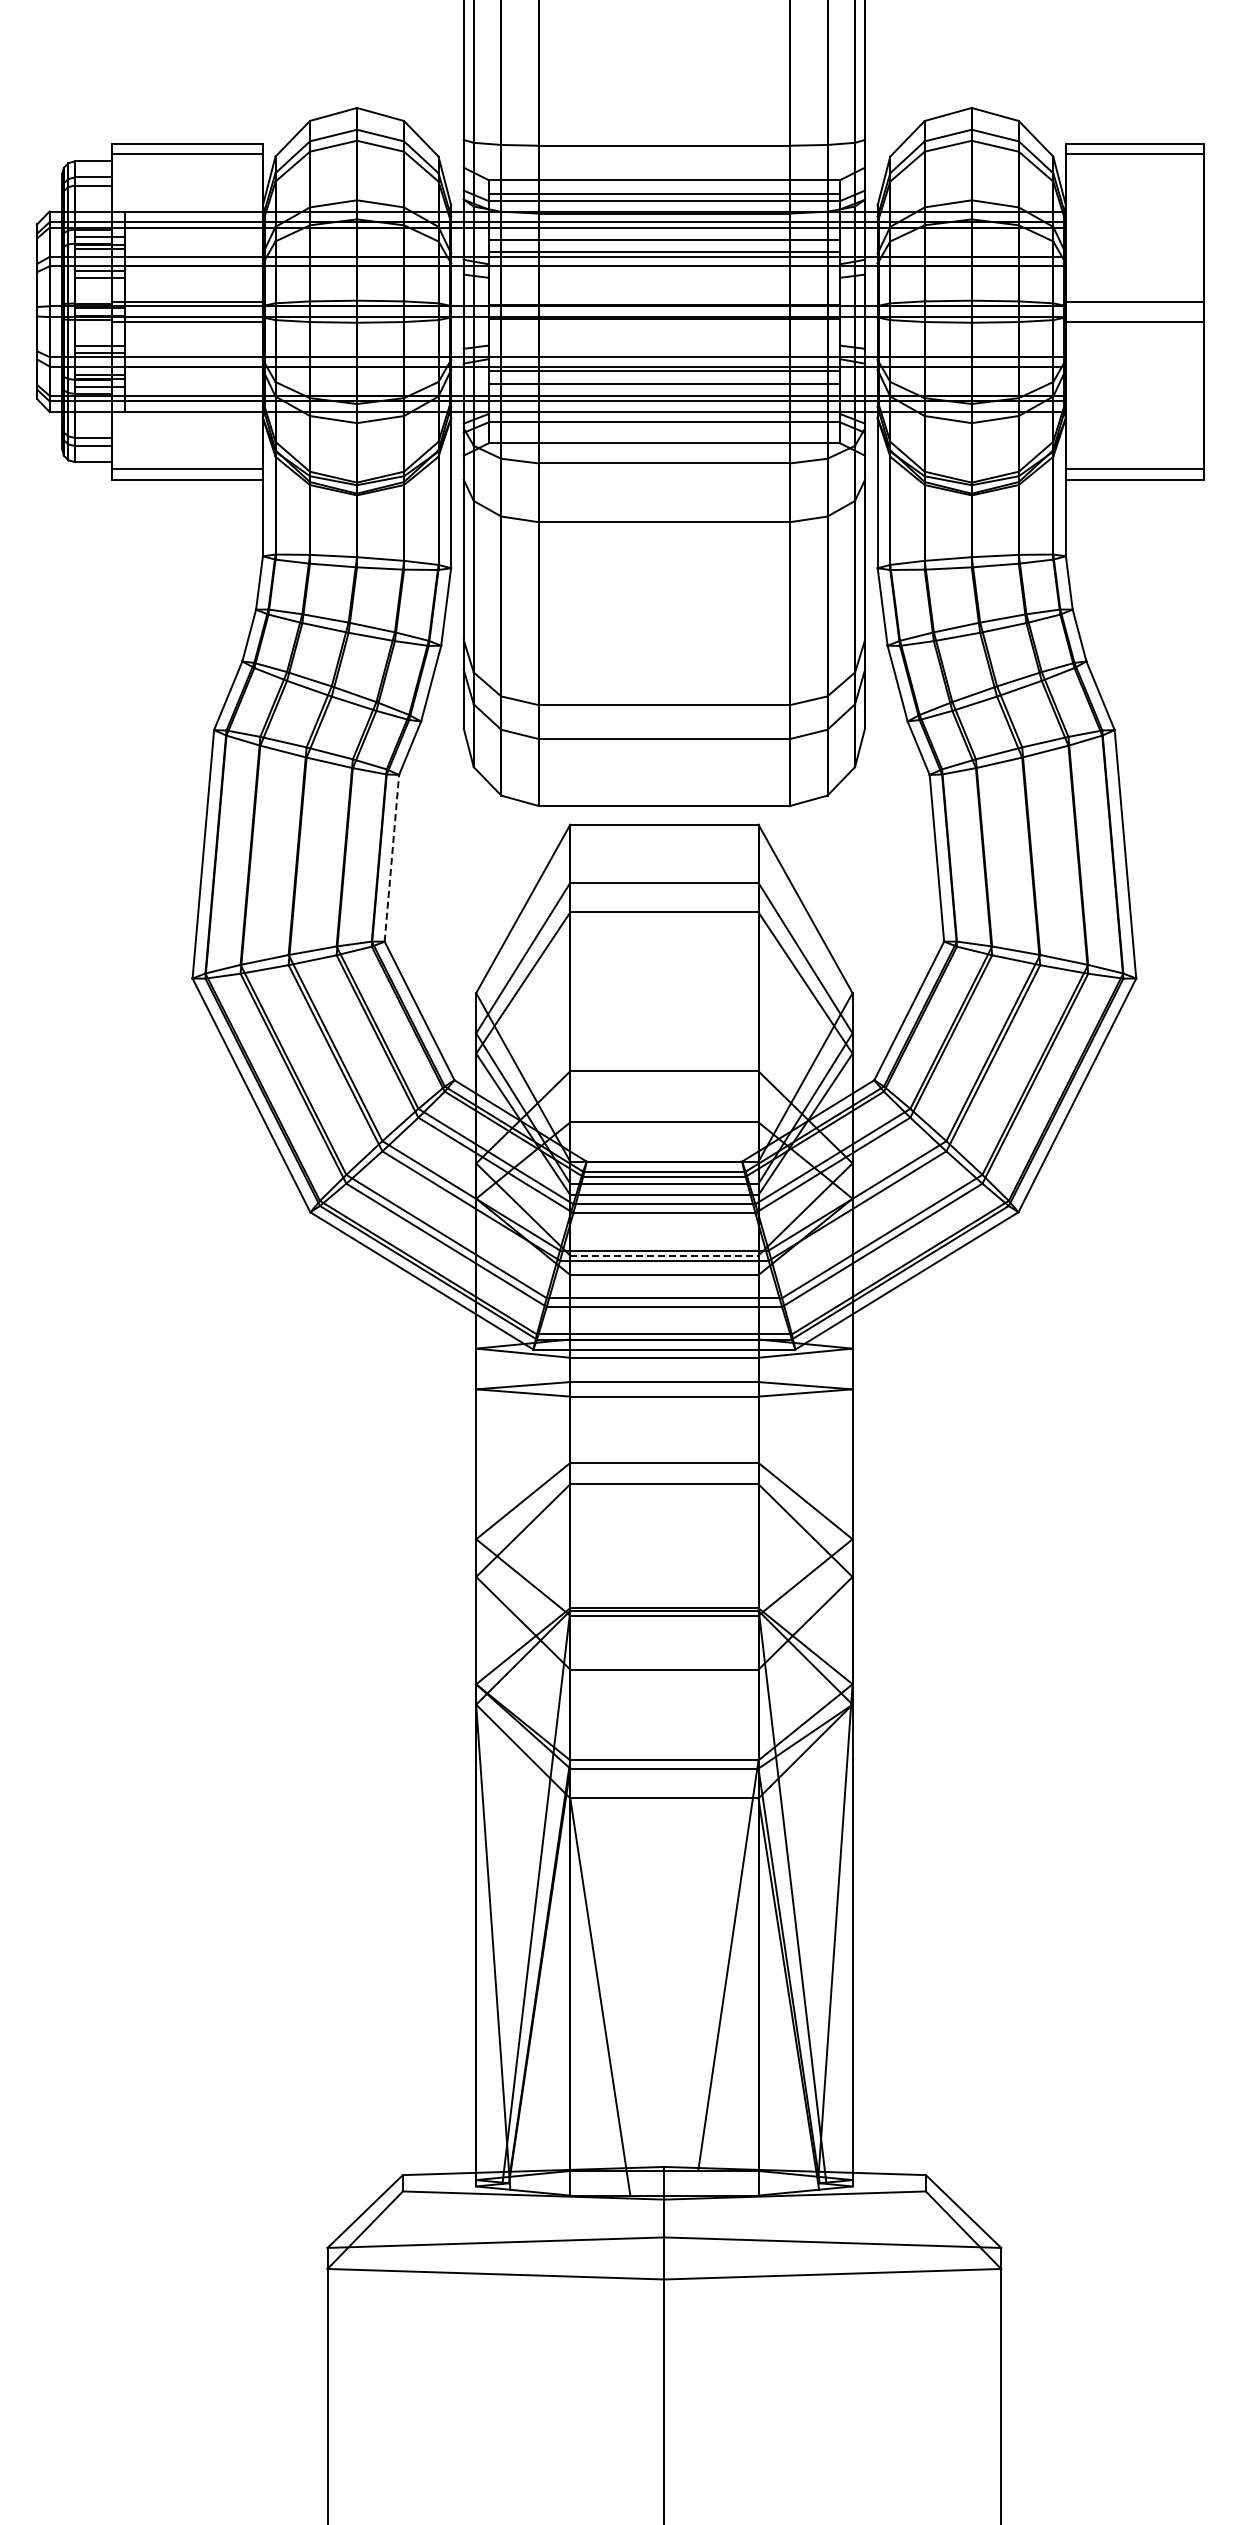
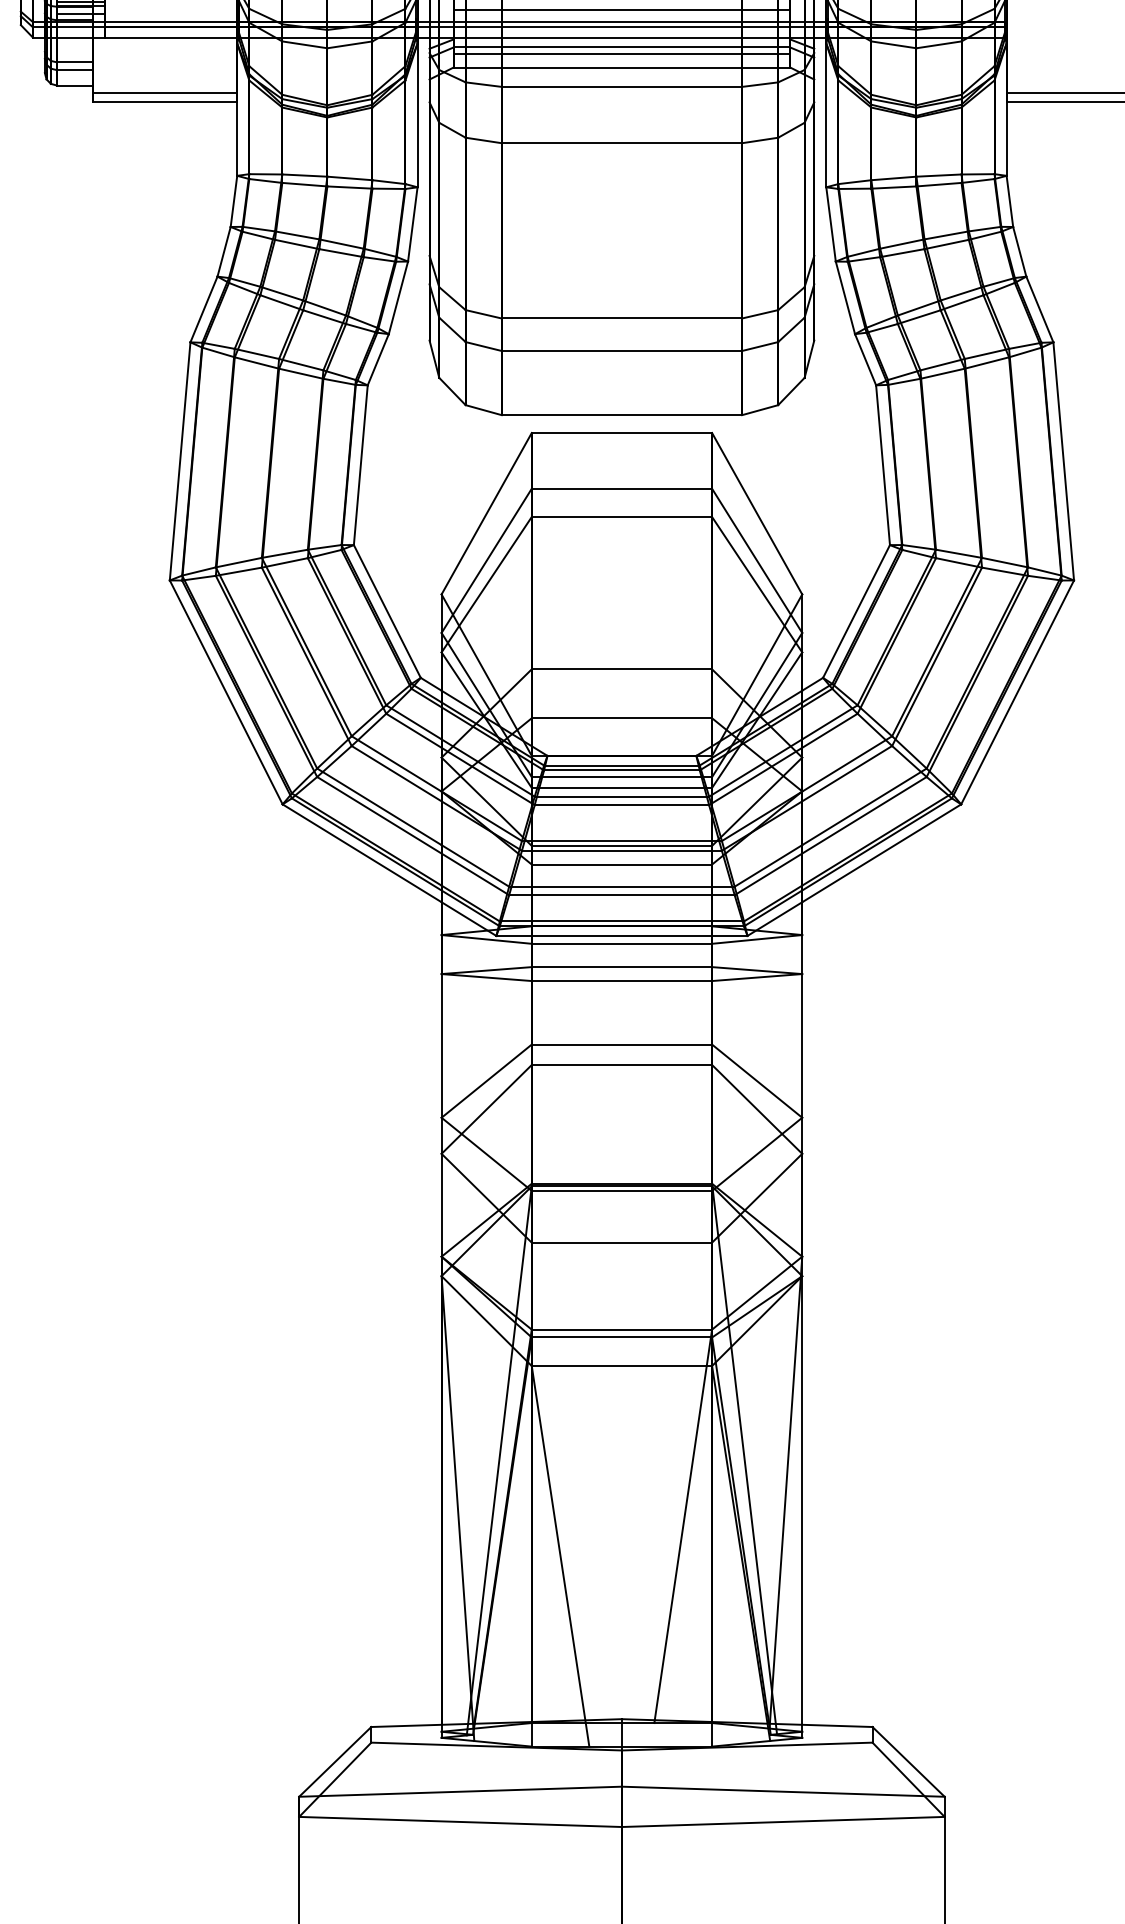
line: (664, 429) -> (622, 54), added
line: (391, 858) -> (360, 465), dashed -> solid
line: (664, 1255) -> (622, 845), dashed -> solid

